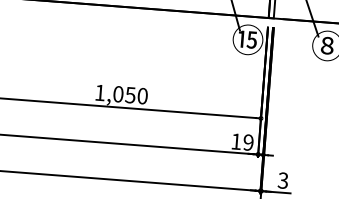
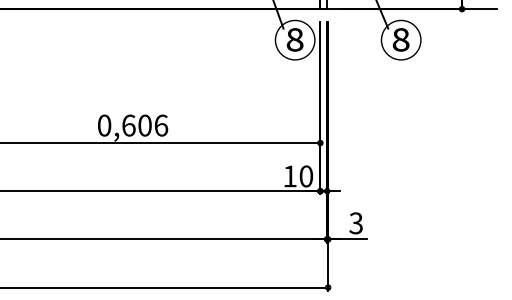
text: (247, 39) -> (294, 39), ⑮ -> ⑧
text: (121, 94) -> (133, 125), 1,050 -> 0,606
text: (248, 142) -> (306, 176), 19 -> 10

